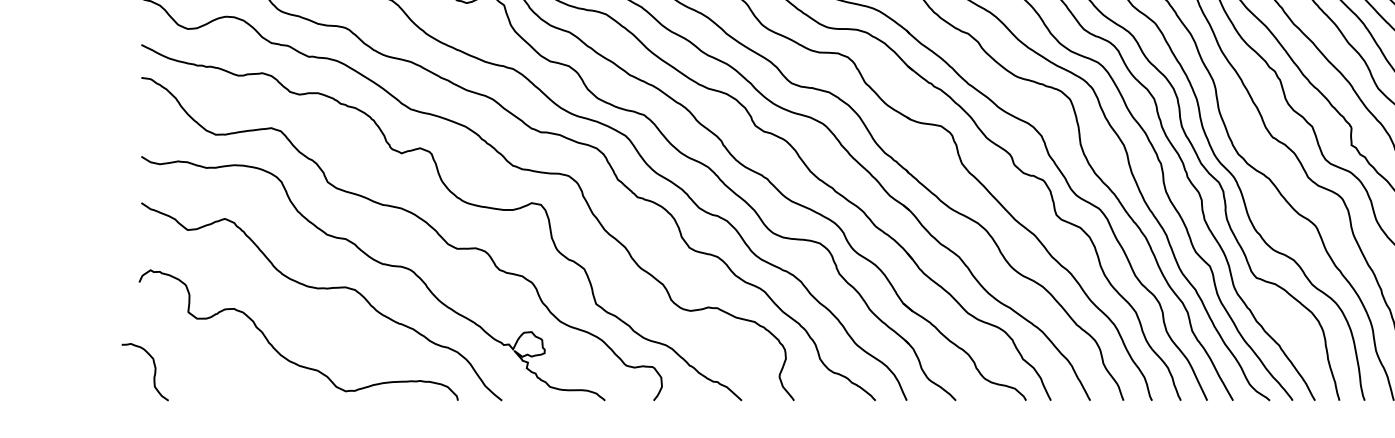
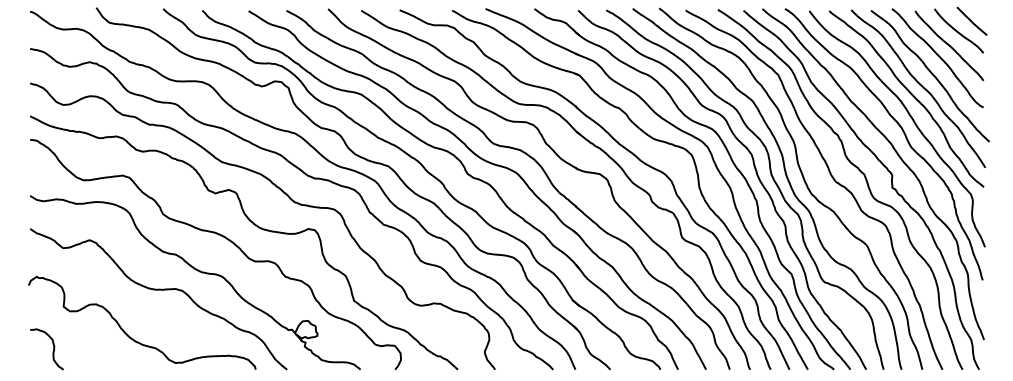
curve: (153, 375) -> (52, 351), moved

